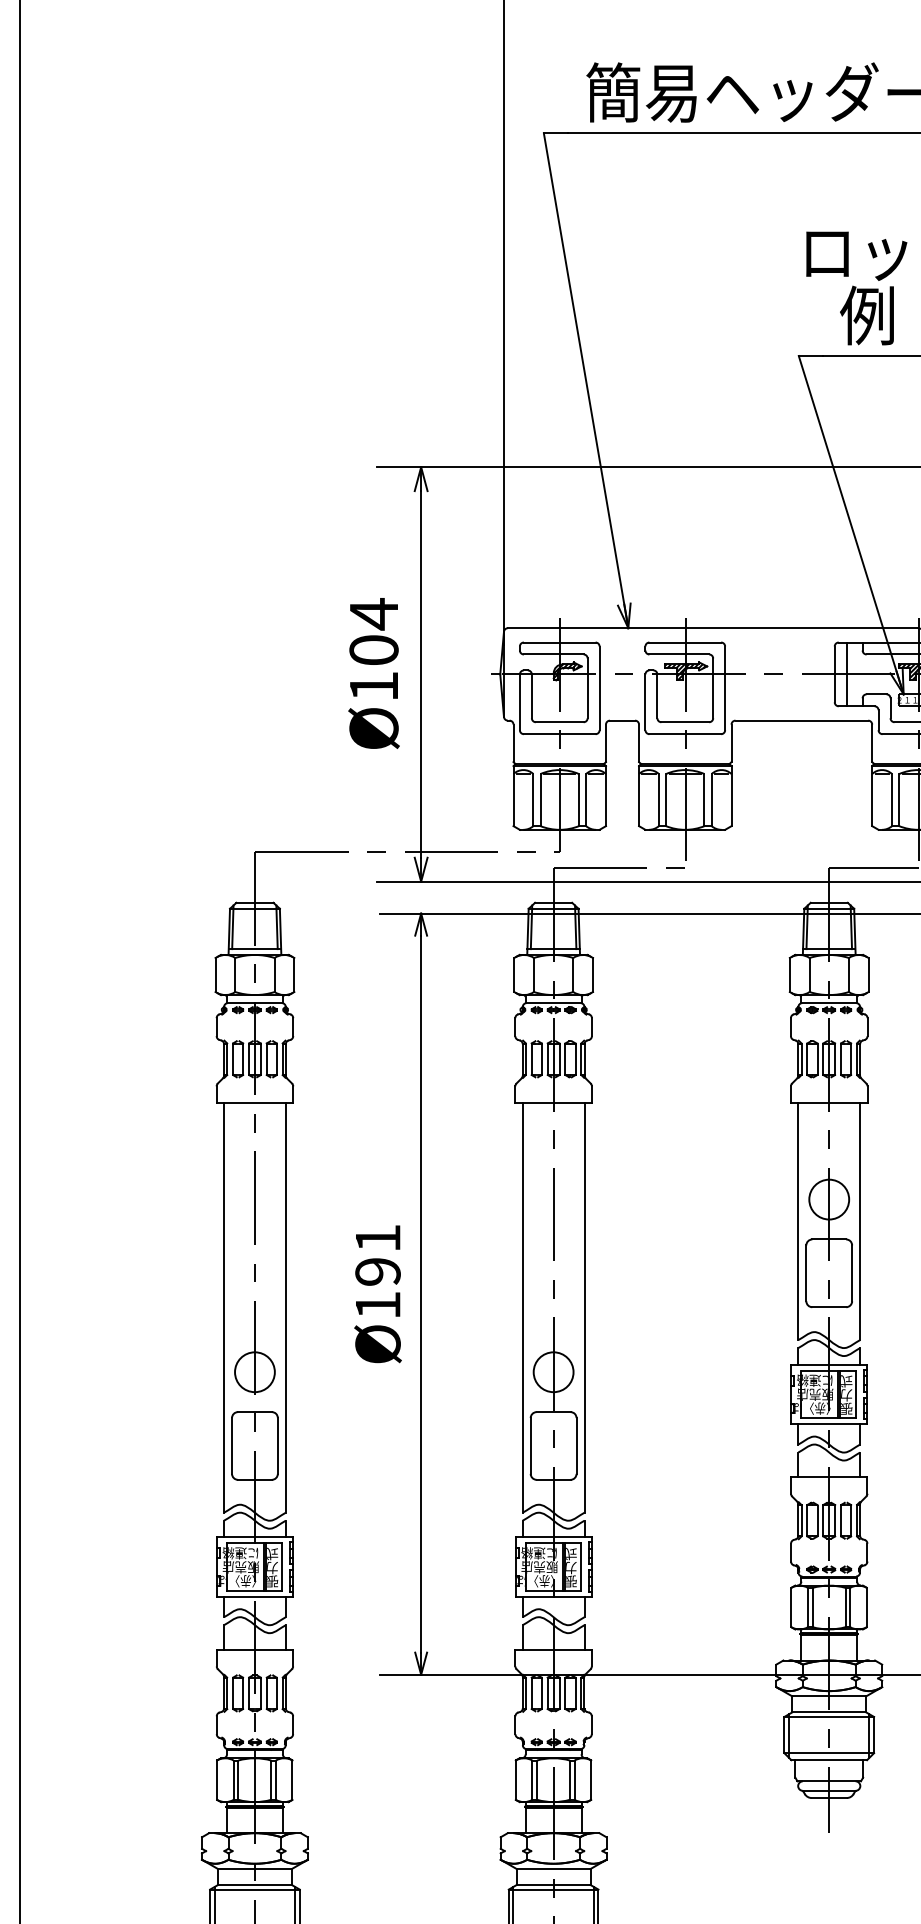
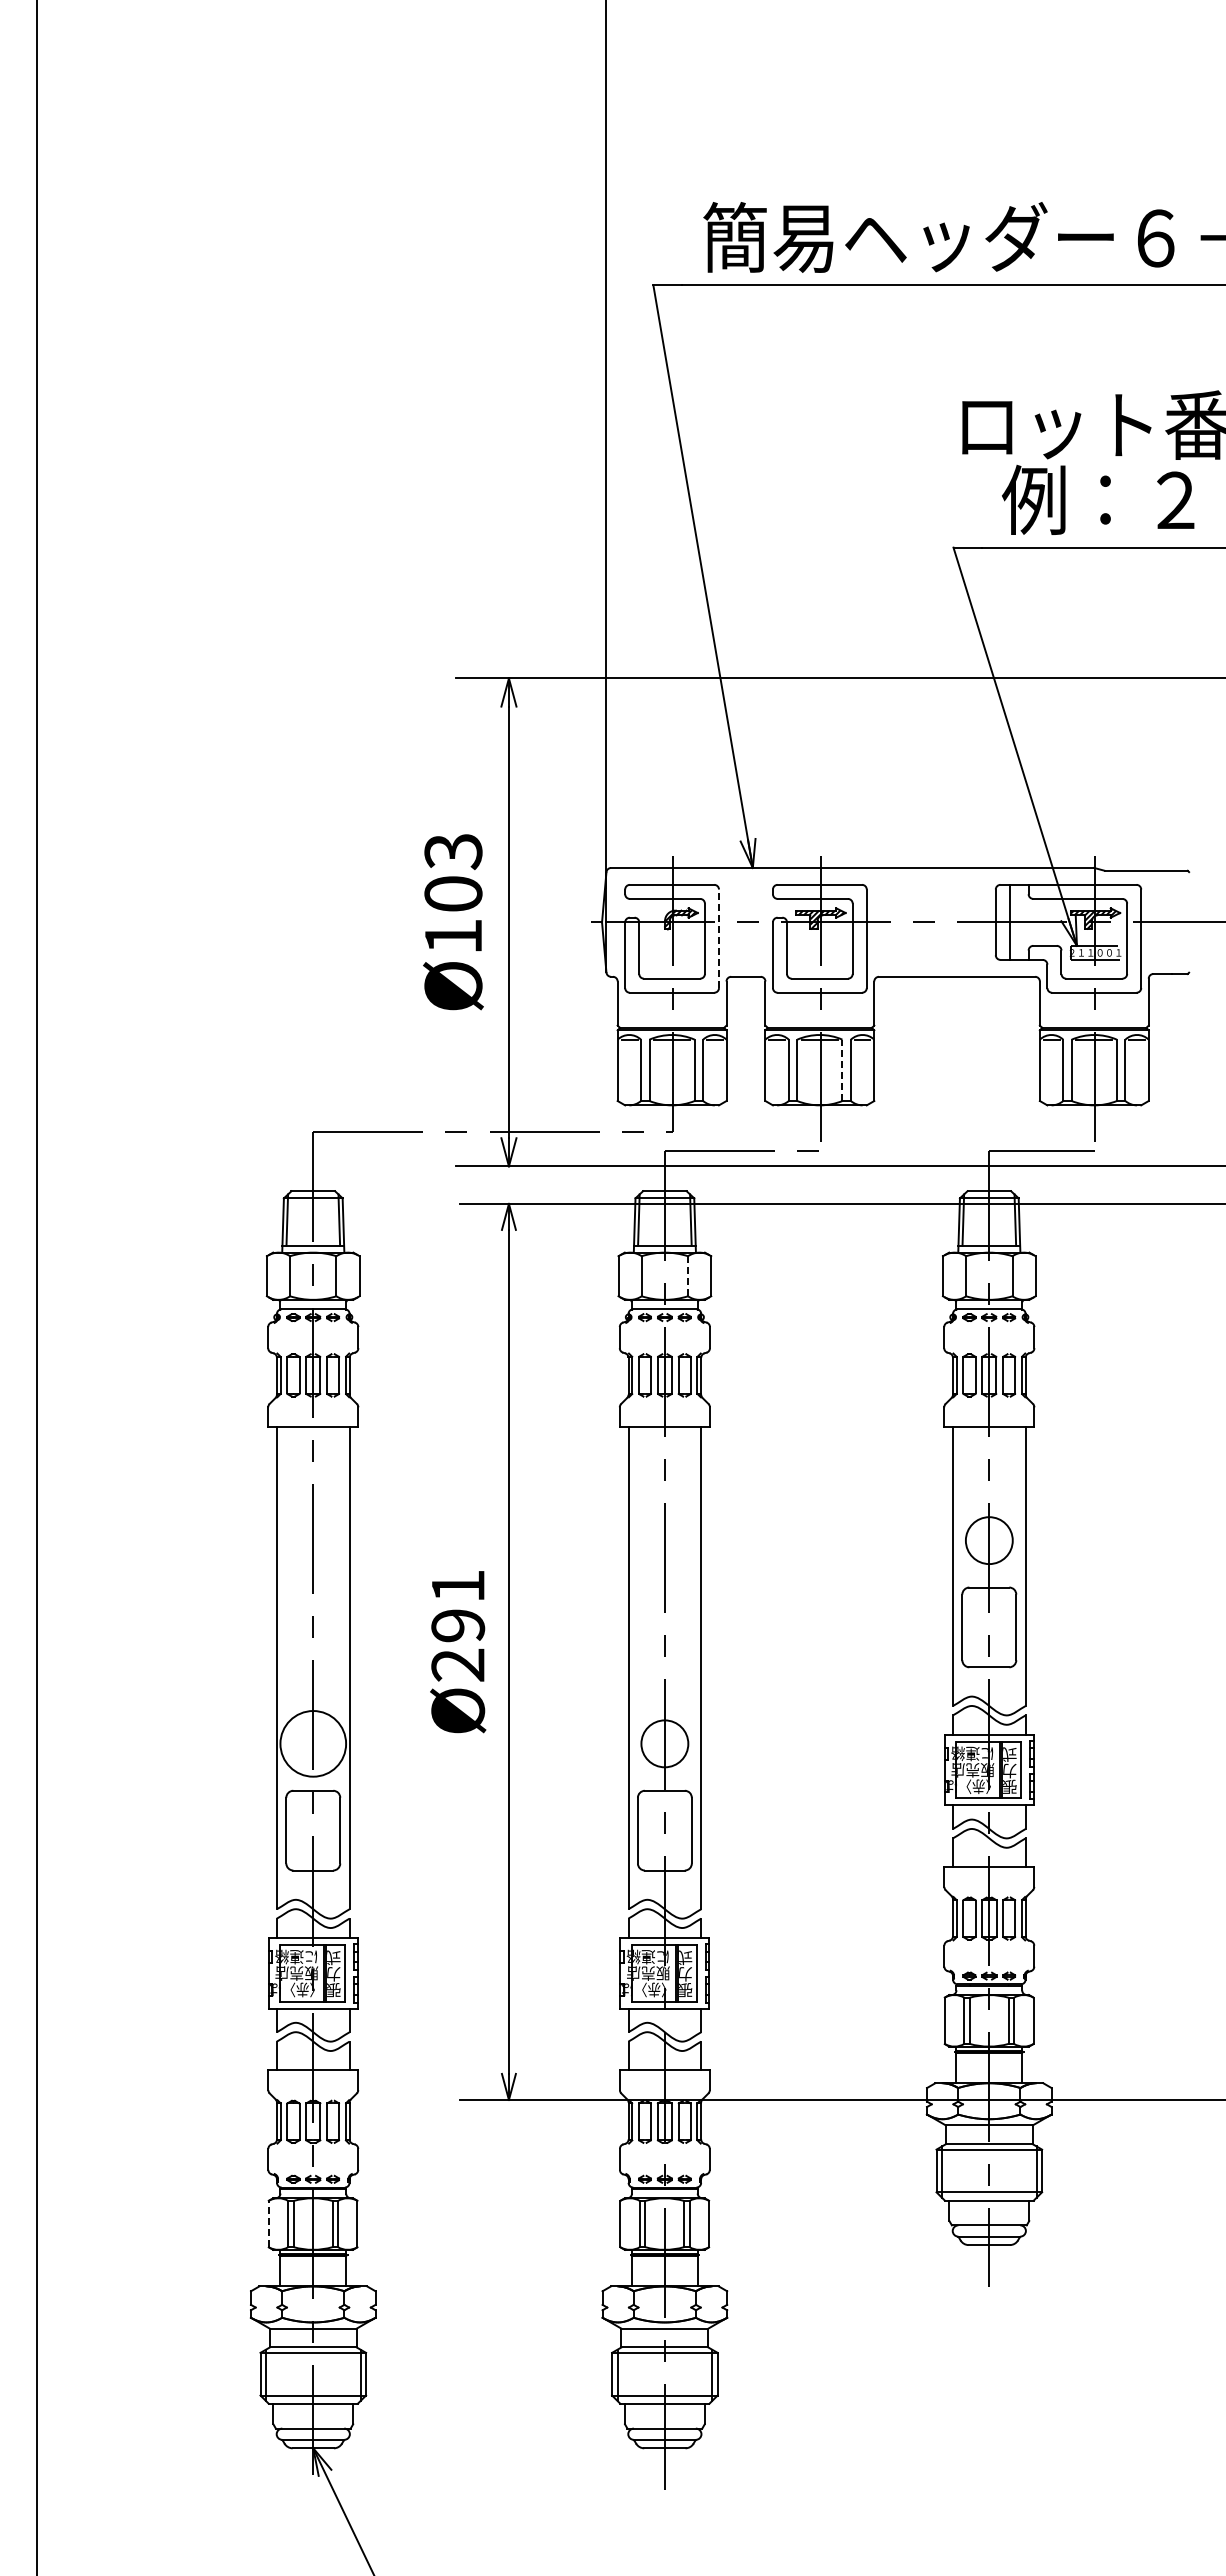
text: (374, 614) -> (453, 851), Ø104 -> Ø103
line: (600, 688) -> (719, 938), solid -> dashed
line: (704, 800) -> (842, 1070), solid -> dashed
line: (573, 975) -> (688, 1276), solid -> dashed
text: (377, 1304) -> (457, 1664), Ø191 -> Ø291
circle: (254, 1371) -> (312, 1743), size x1.4
line: (216, 1779) -> (268, 2223), solid -> dashed

